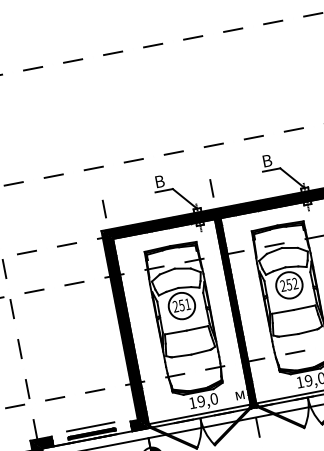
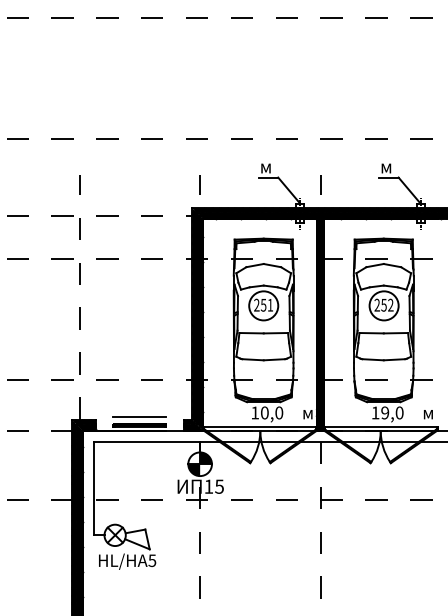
text: (267, 160) -> (386, 166), В -> м
text: (159, 181) -> (265, 166), В -> м
text: (200, 401) -> (264, 412), 19,0 -> 10,0

